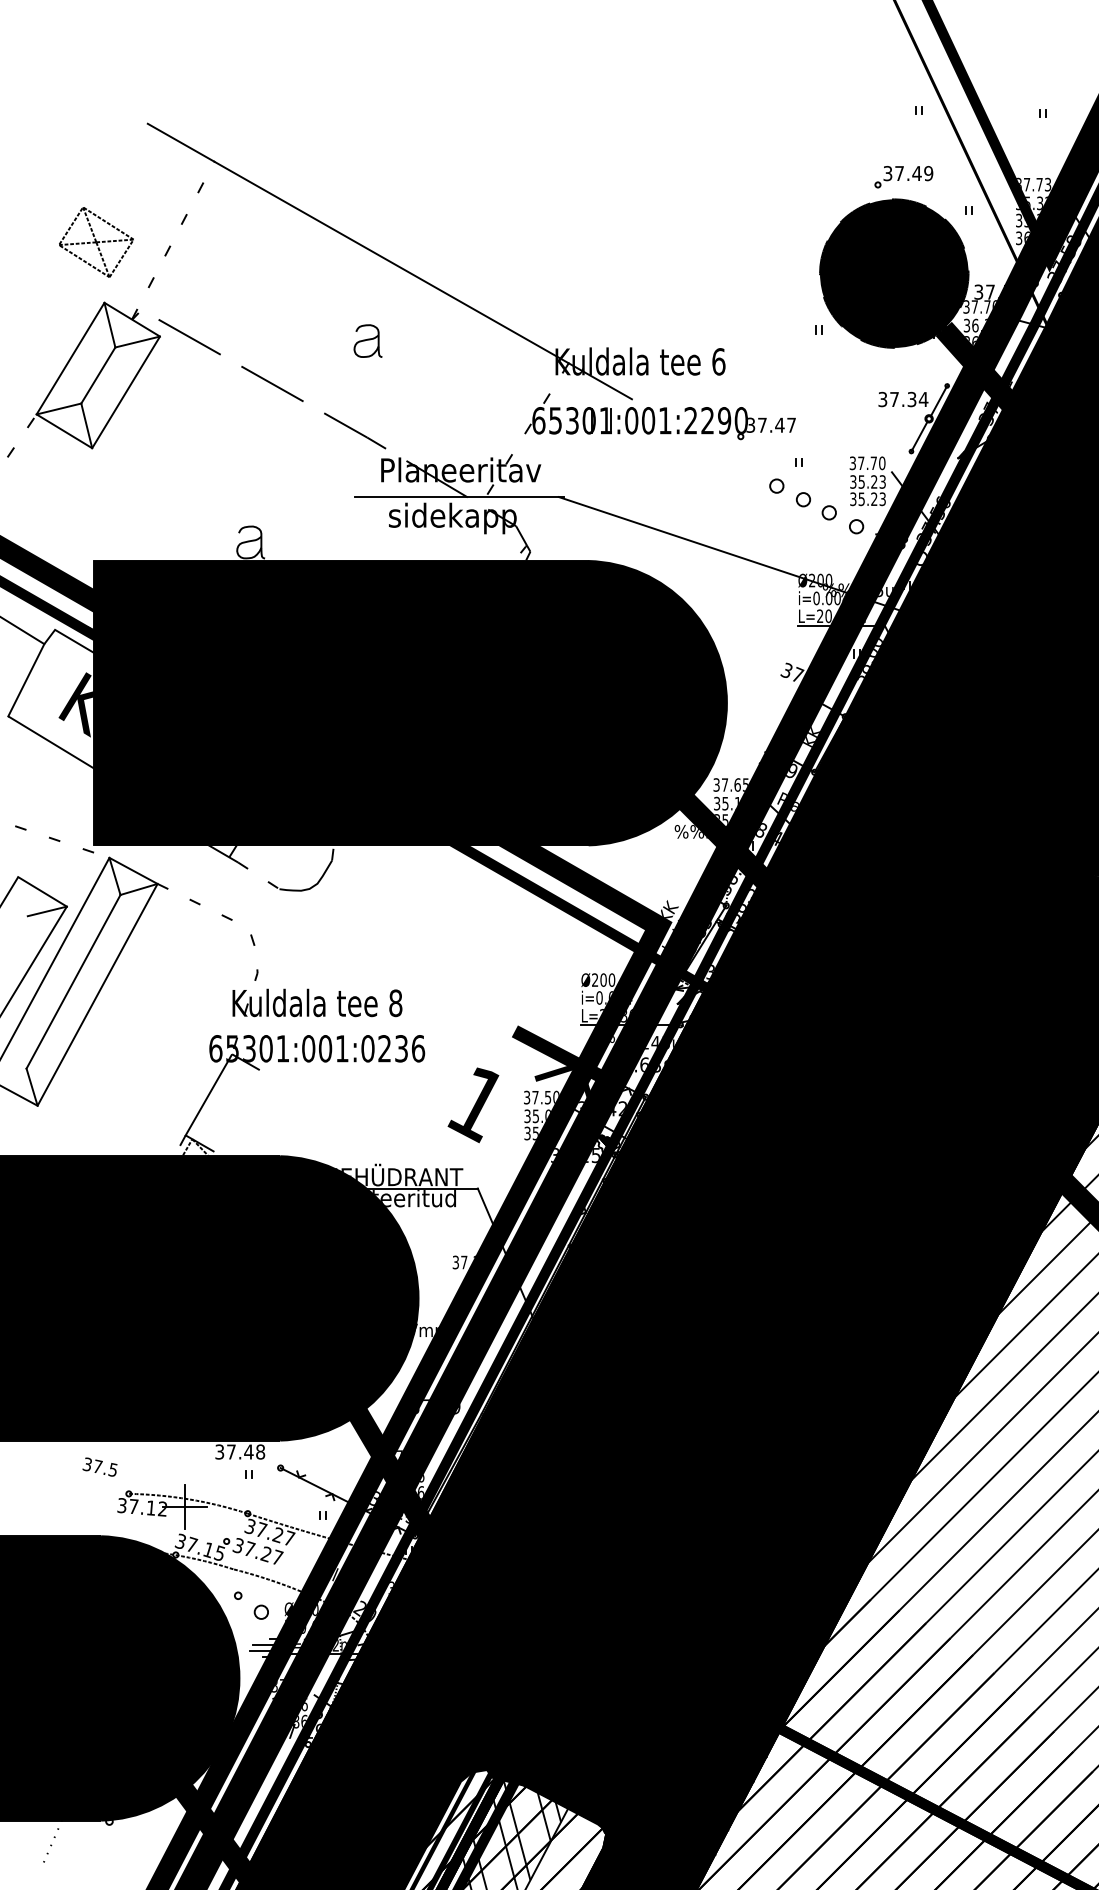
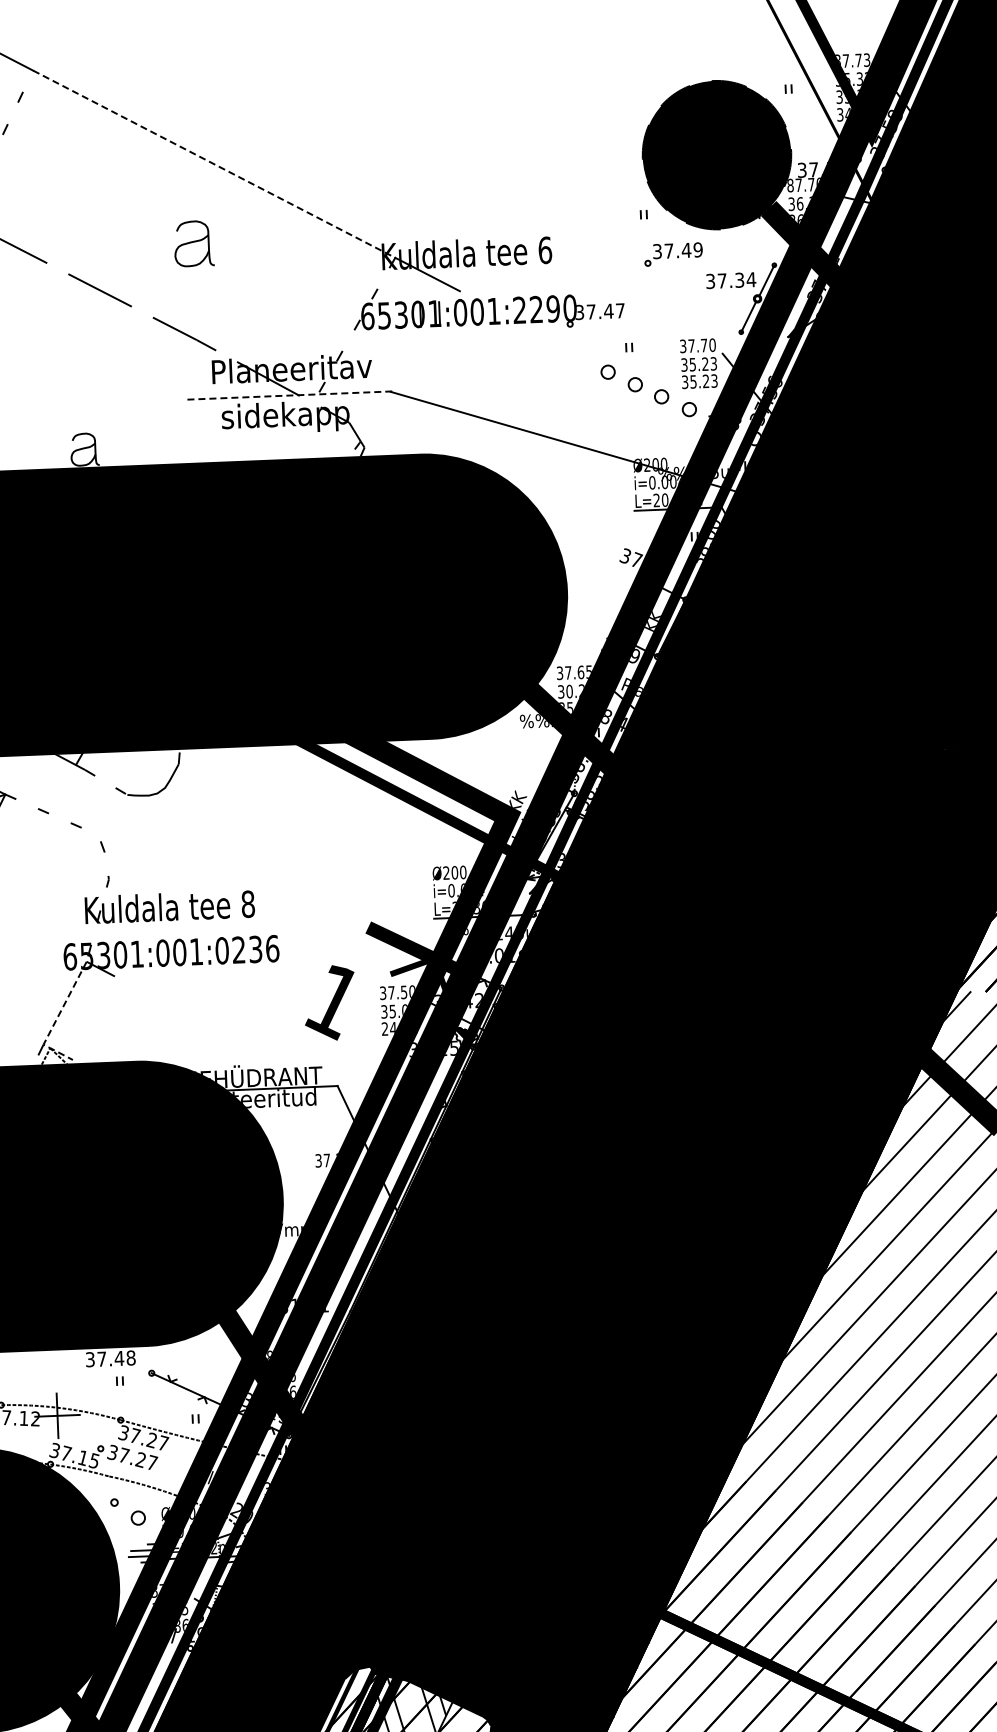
part: (903, 177) -> (673, 254), moved
text: (1026, 236) -> (847, 112), 36.26 -> 34.15
line: (391, 262) -> (214, 164), solid -> dashed
text: (966, 306) -> (790, 185), 37.70 -> 87.70
part: (367, 340) -> (193, 243), size x1.4
line: (460, 496) -> (292, 395), solid -> dashed
text: (731, 803) -> (575, 691), 35.15 -> 30.26
text: (650, 1064) -> (505, 955), 37.68 -> 20.01
line: (200, 1110) -> (57, 1019), solid -> dashed
text: (531, 1133) -> (388, 1028), 35.06 -> 24.86
text: (441, 1406) -> (310, 1305), 37.29 -> 31.01
text: (399, 1454) -> (269, 1354), 37.30 -> 38.30
text: (304, 1704) -> (185, 1608), 34.86 -> 38.15

